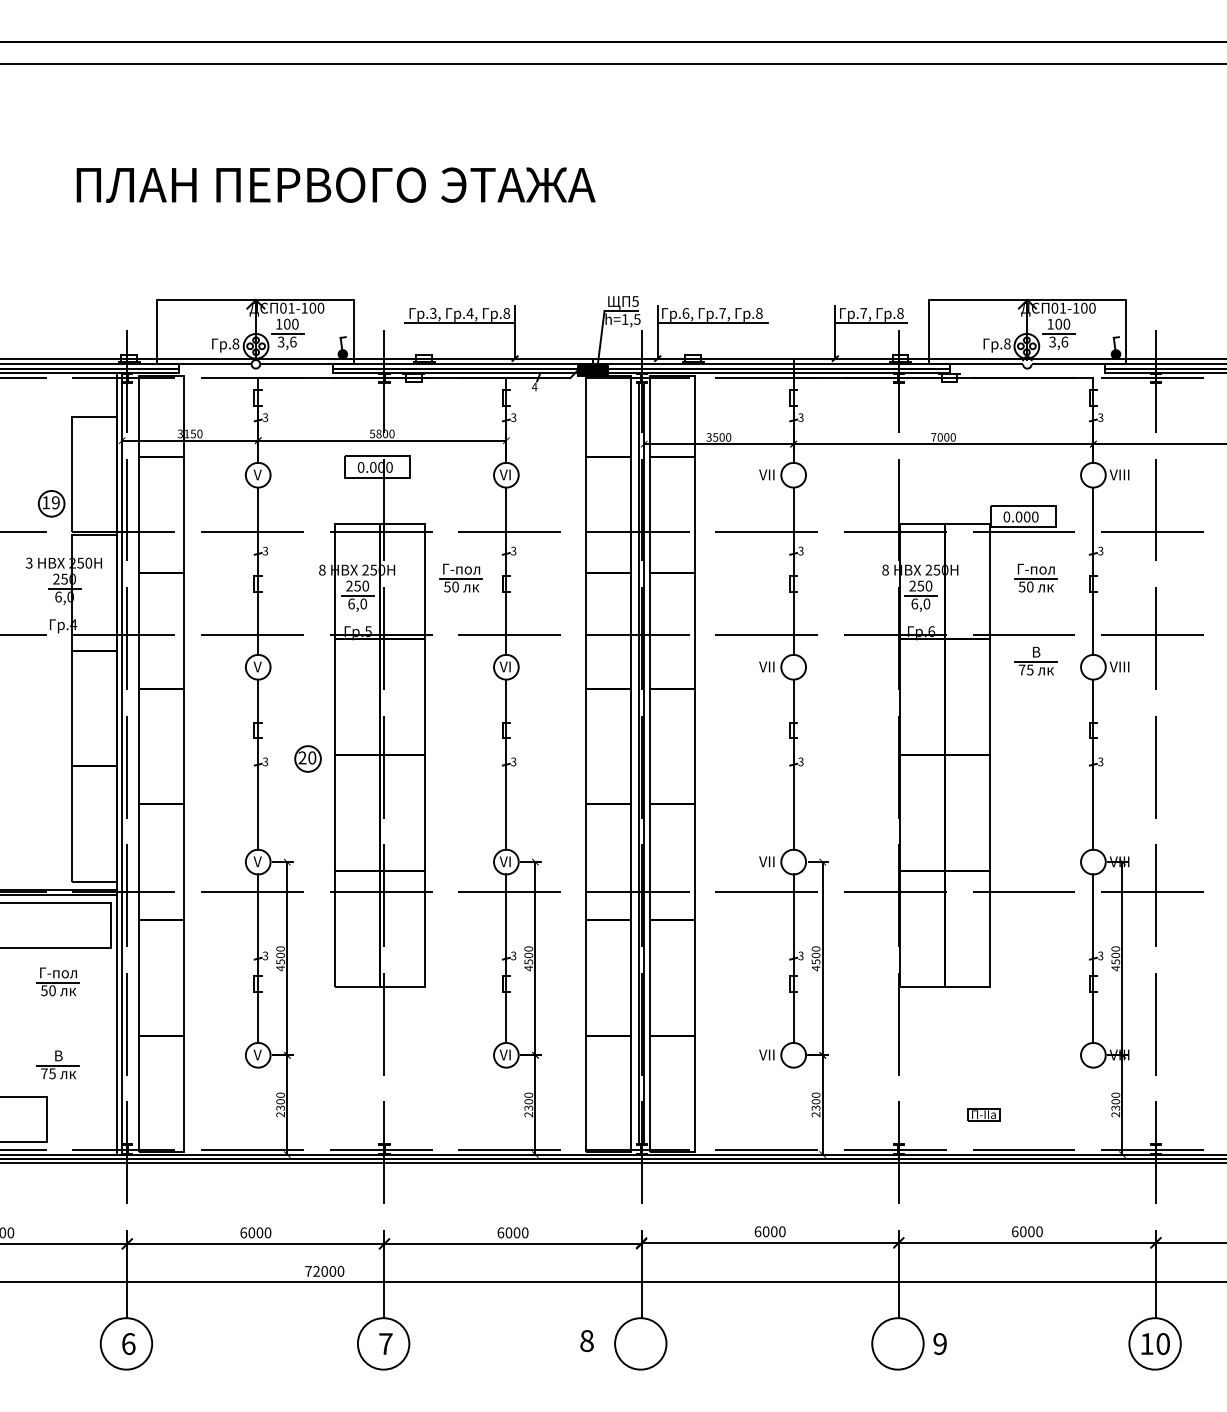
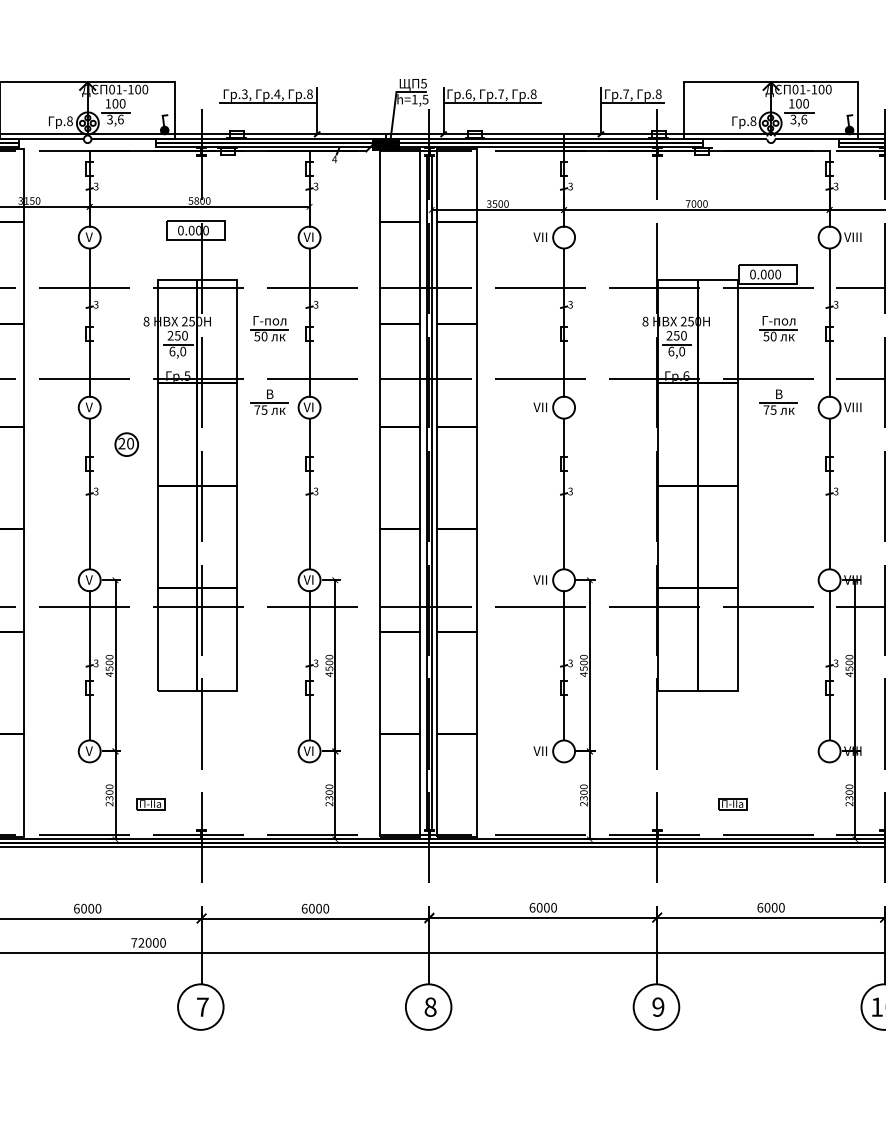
part: (460, 660) -> (268, 401), added
part: (307, 758) -> (126, 444), moved
part: (326, 1114) -> (150, 803), added
text: (586, 1340) -> (430, 1006), moved
text: (939, 1343) -> (657, 1006), moved

